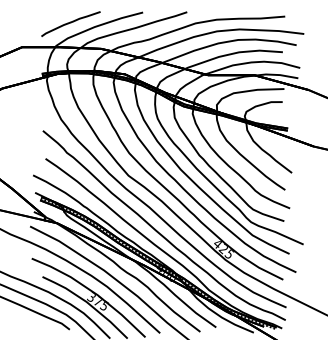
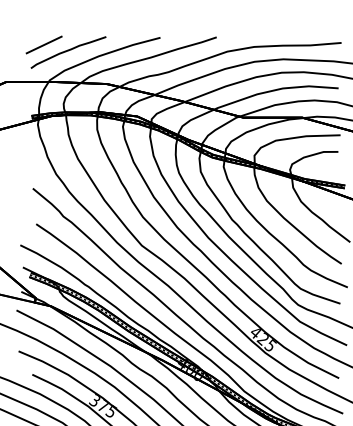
line: (51, 17) -> (43, 44), added

